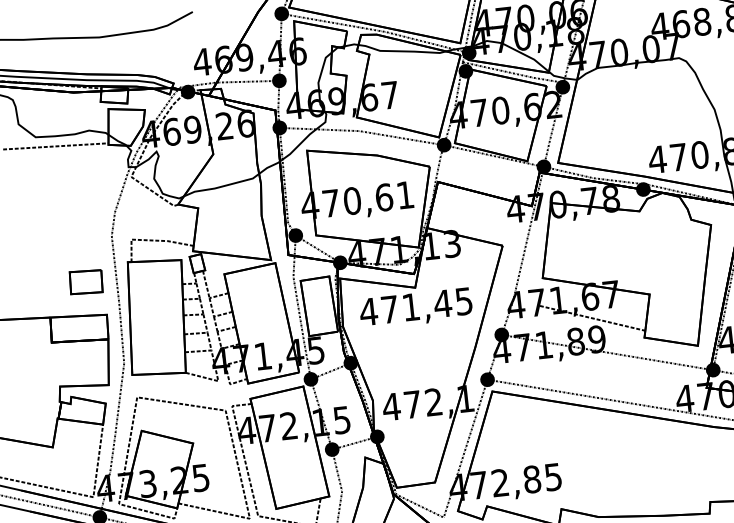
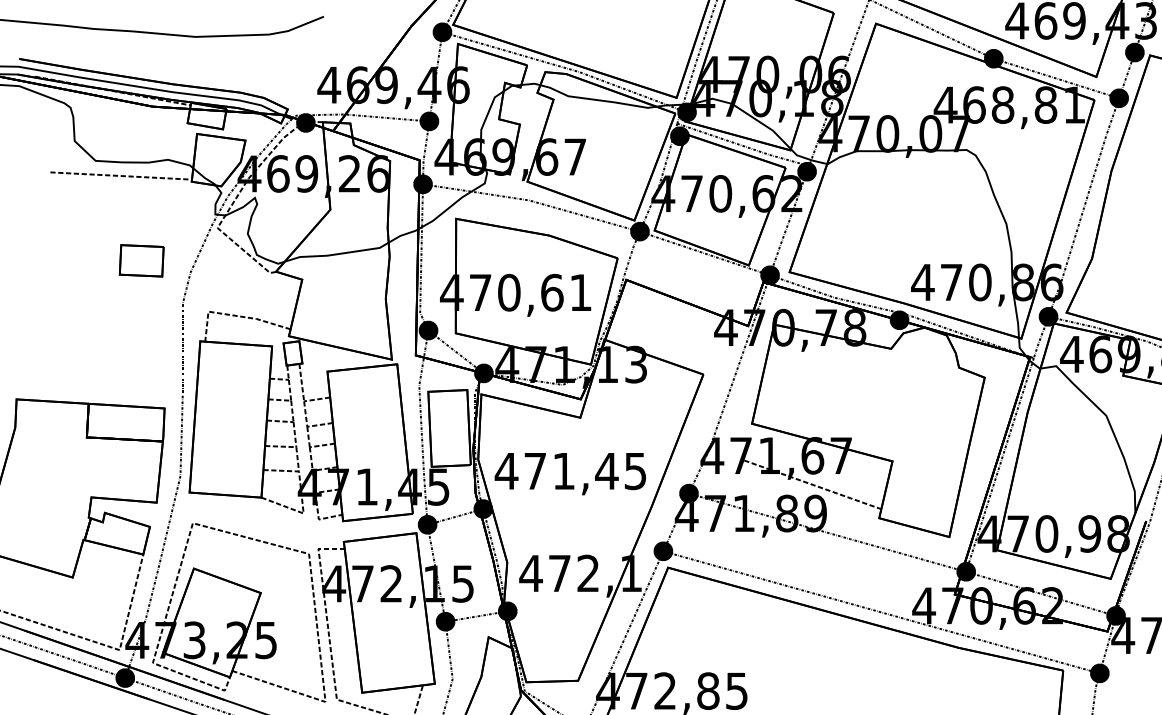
part: (86, 281) -> (141, 260), moved
text: (415, 309) -> (569, 474), moved

